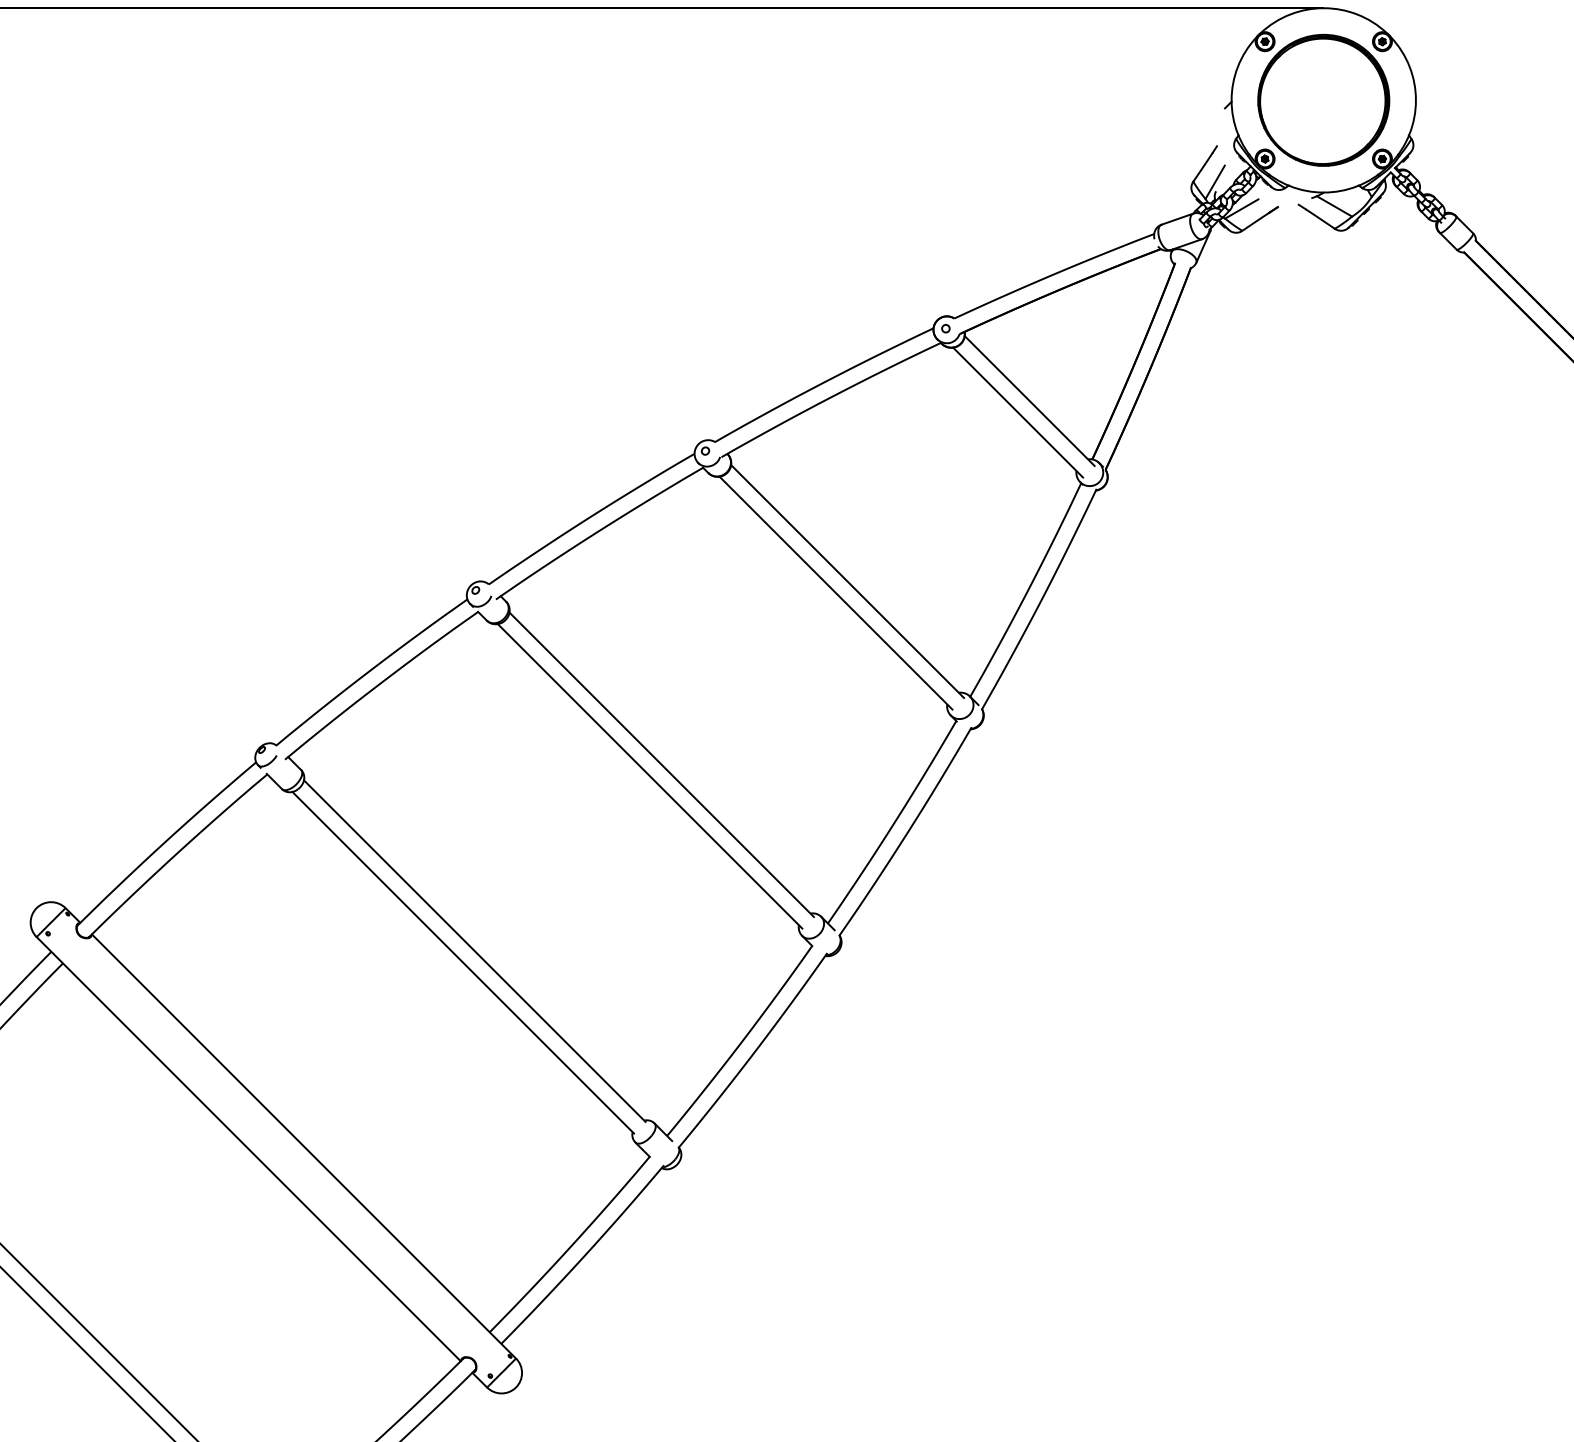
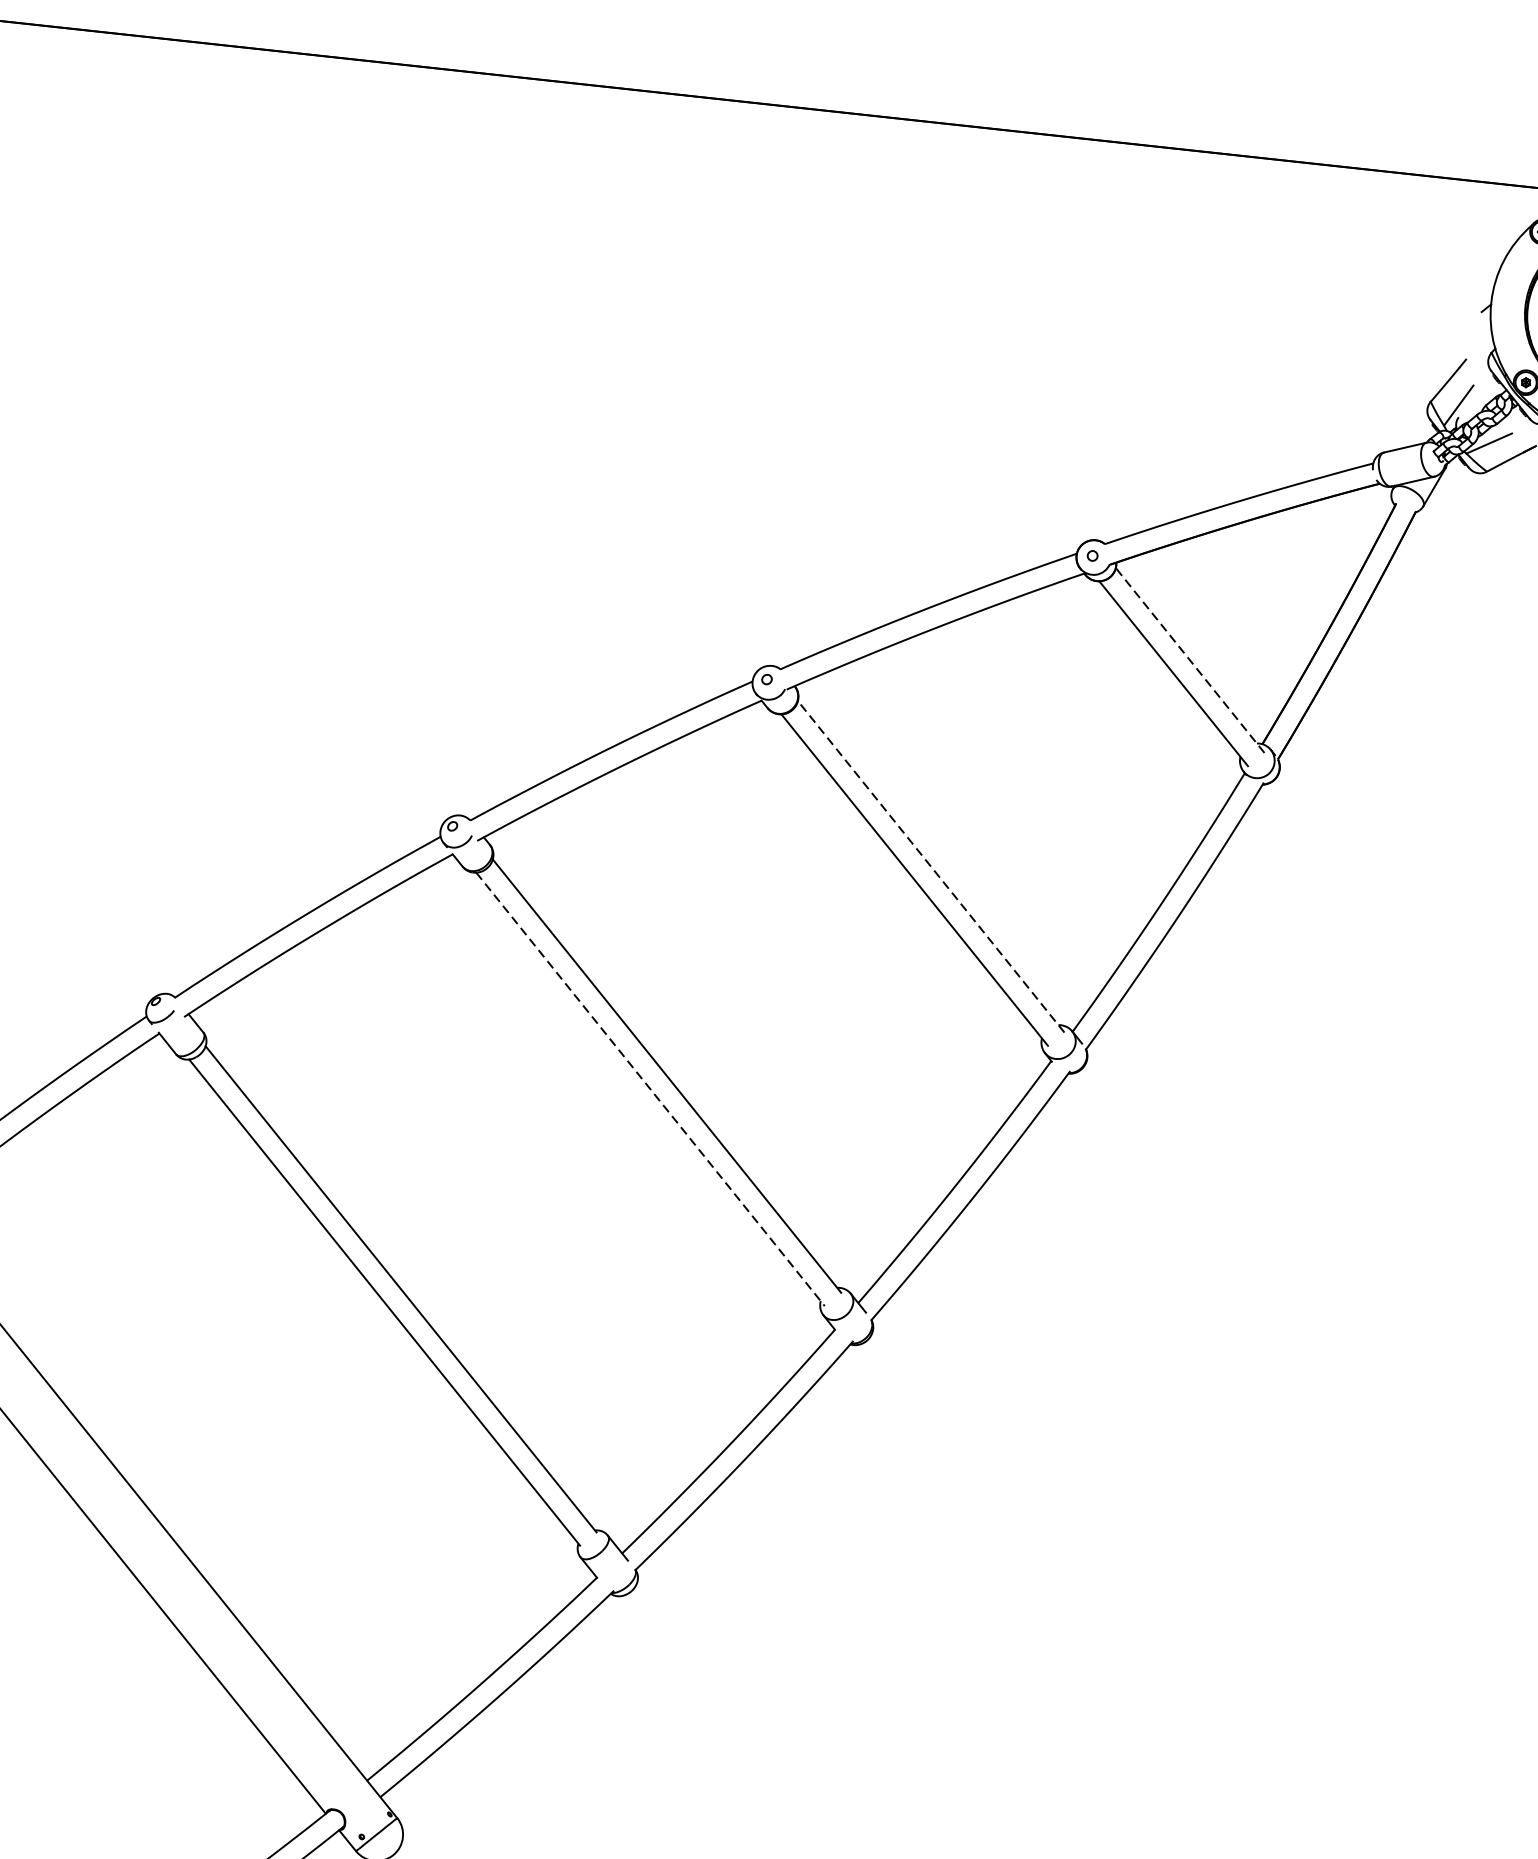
line: (1029, 401) -> (1189, 661), solid -> dashed
line: (847, 581) -> (931, 866), solid -> dashed
line: (650, 776) -> (651, 1089), solid -> dashed

